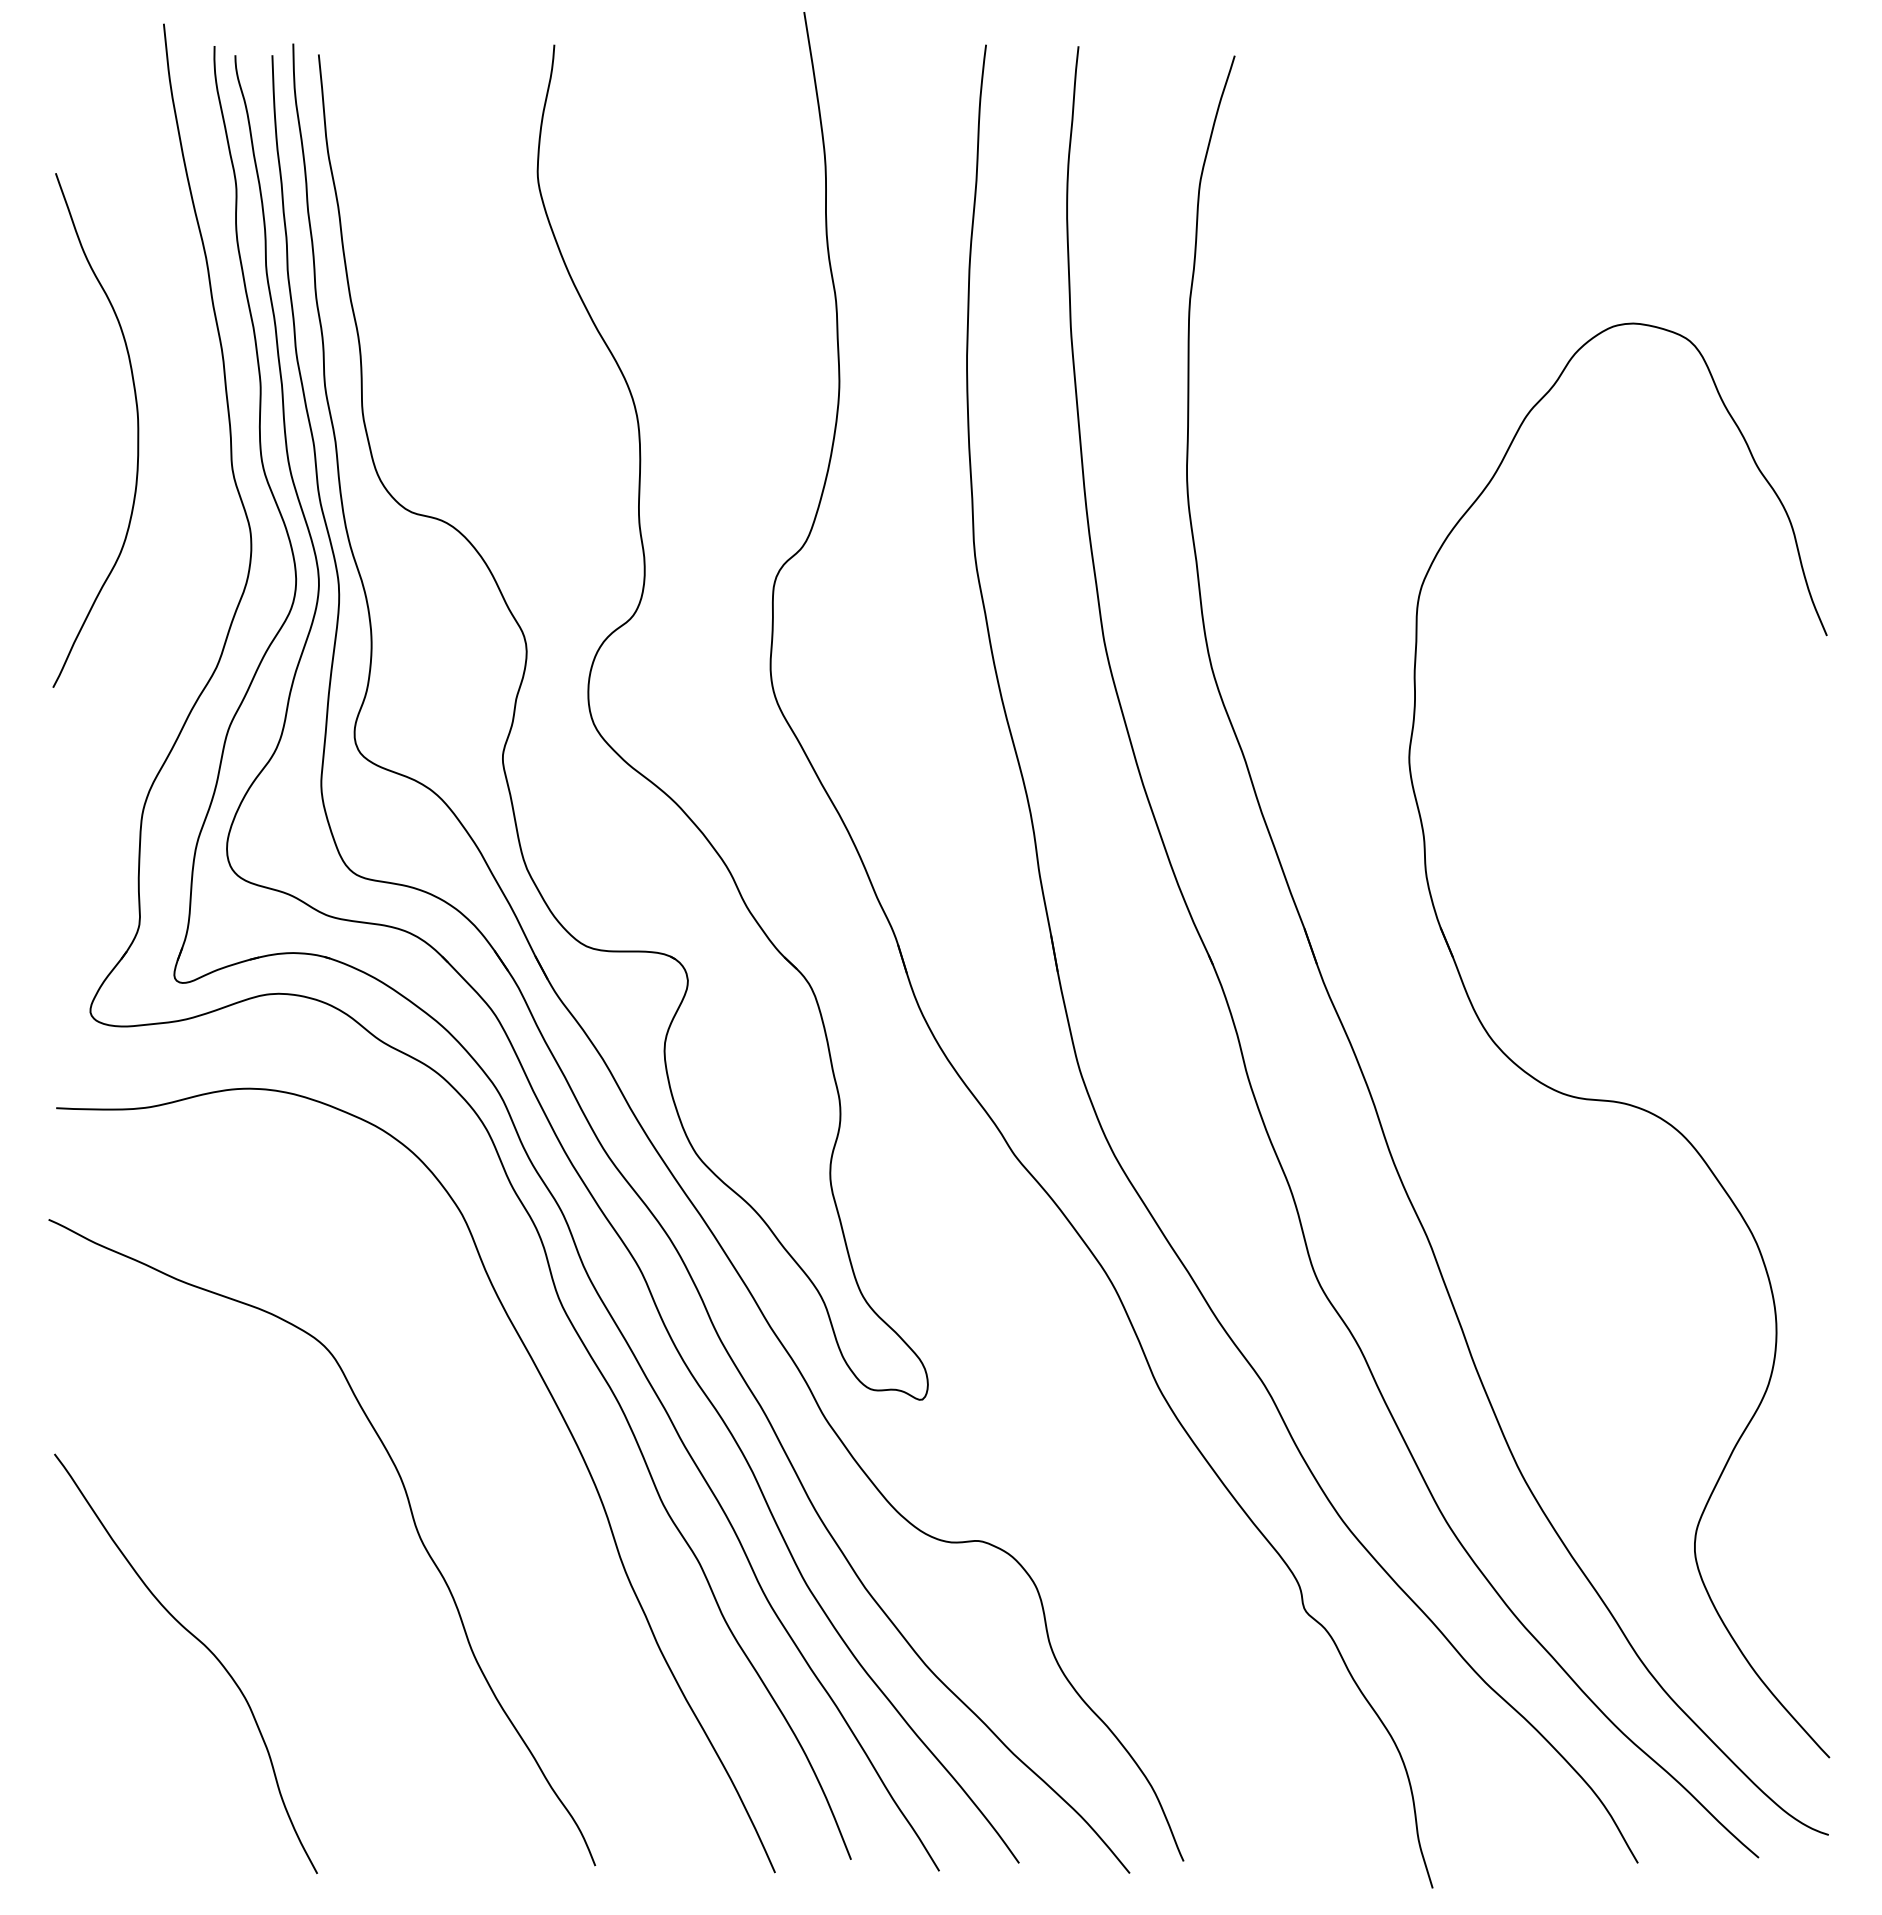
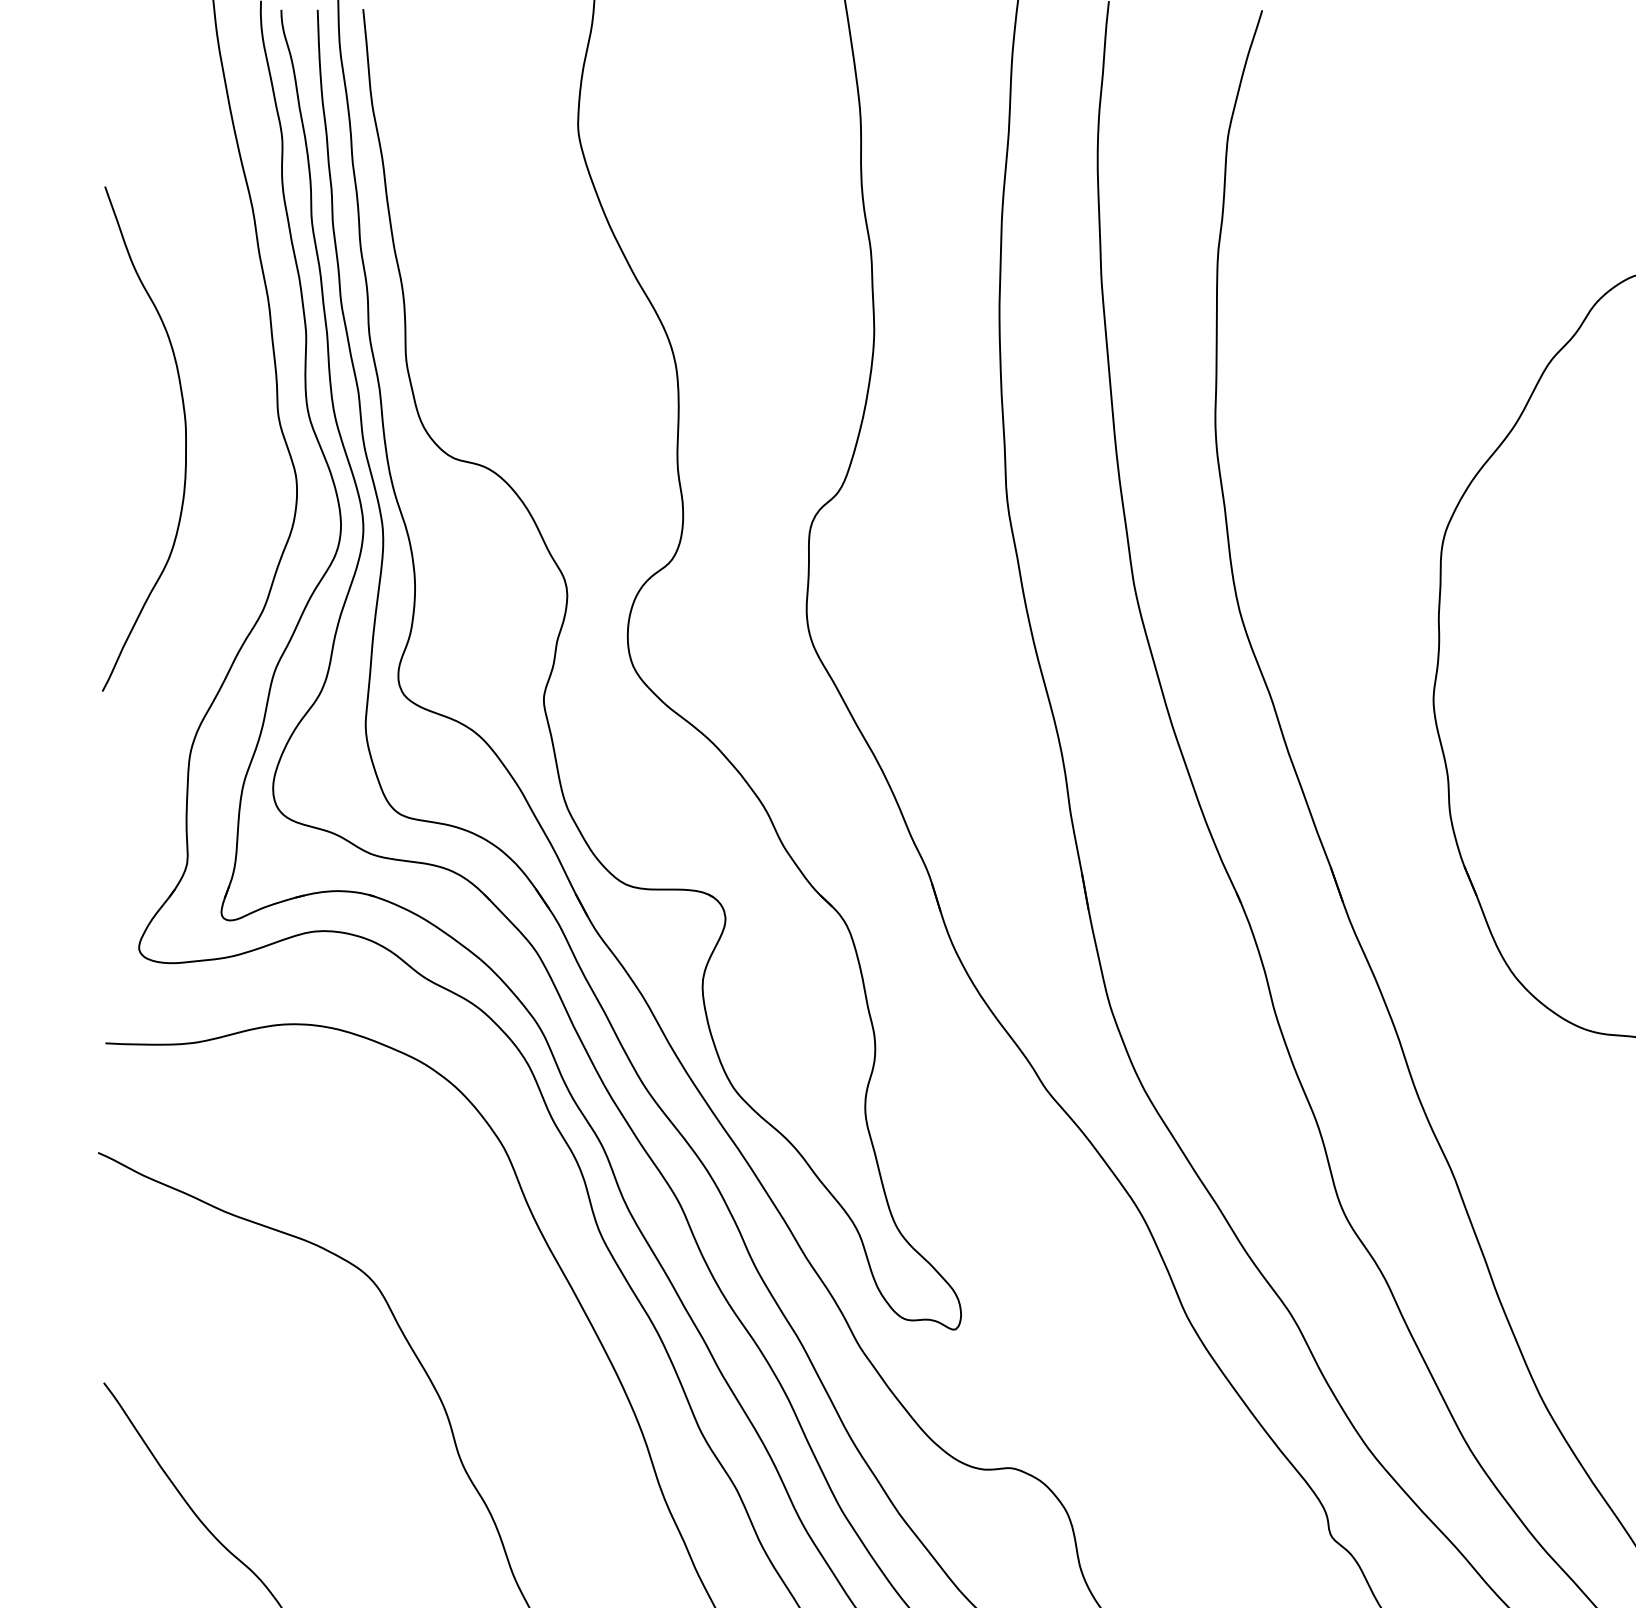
curve: (137, 430) -> (185, 439), moved

